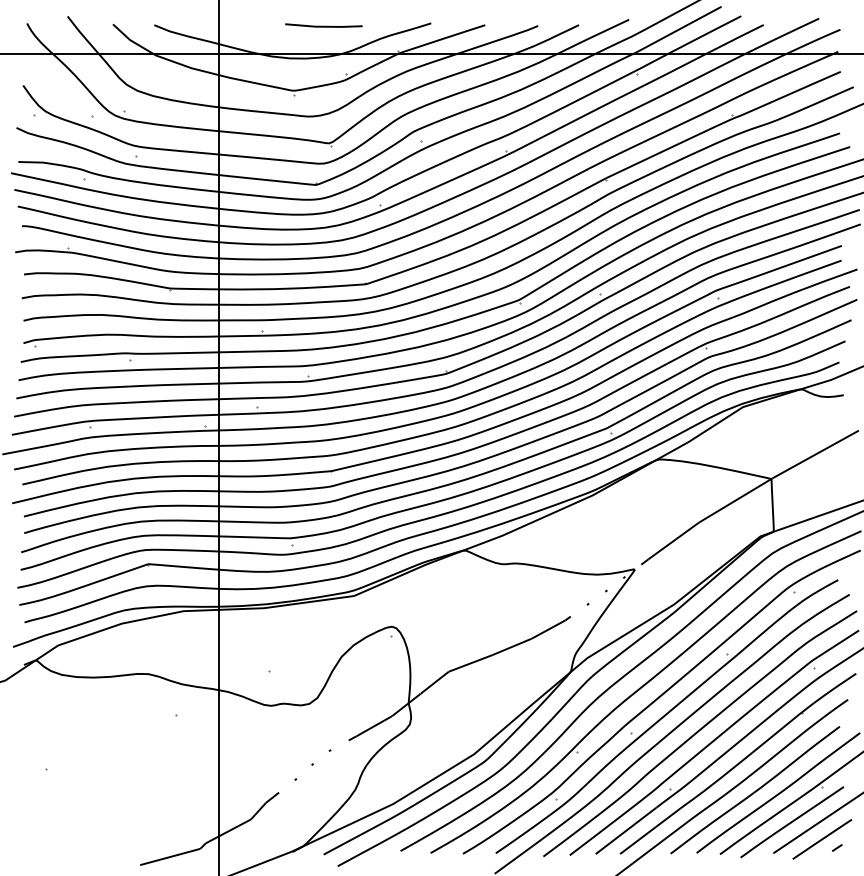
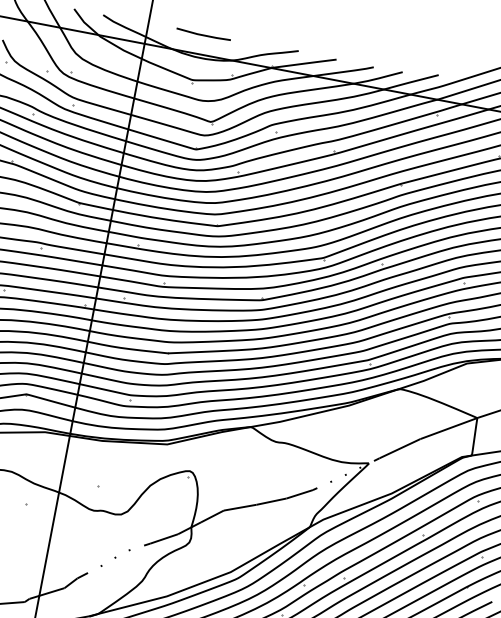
line: (323, 25) -> (203, 34), moved

